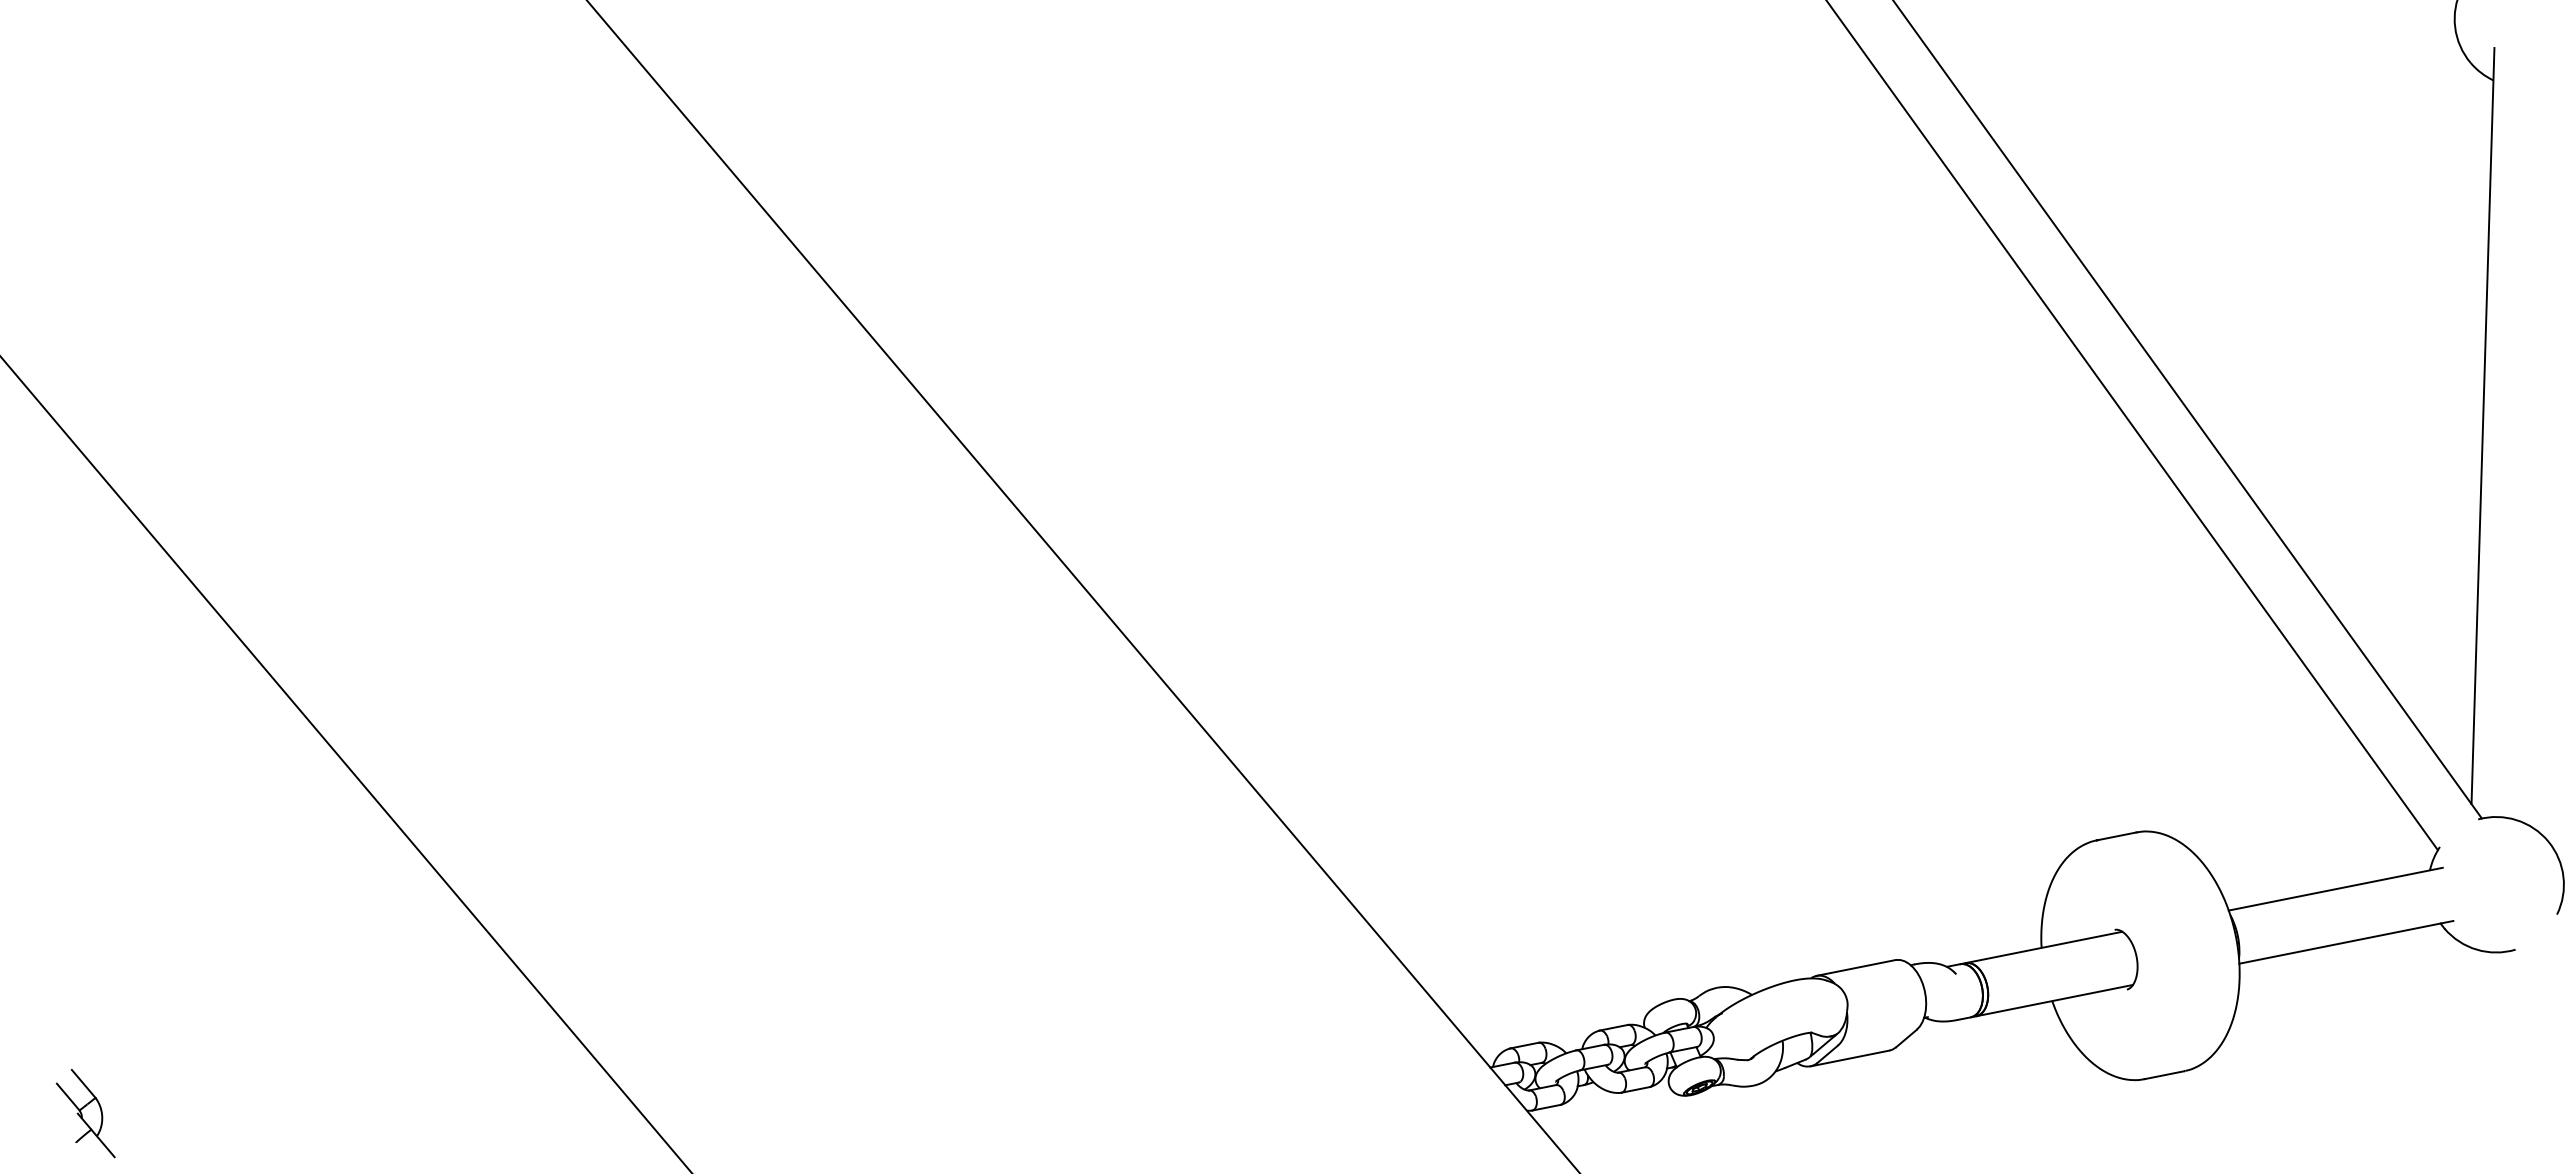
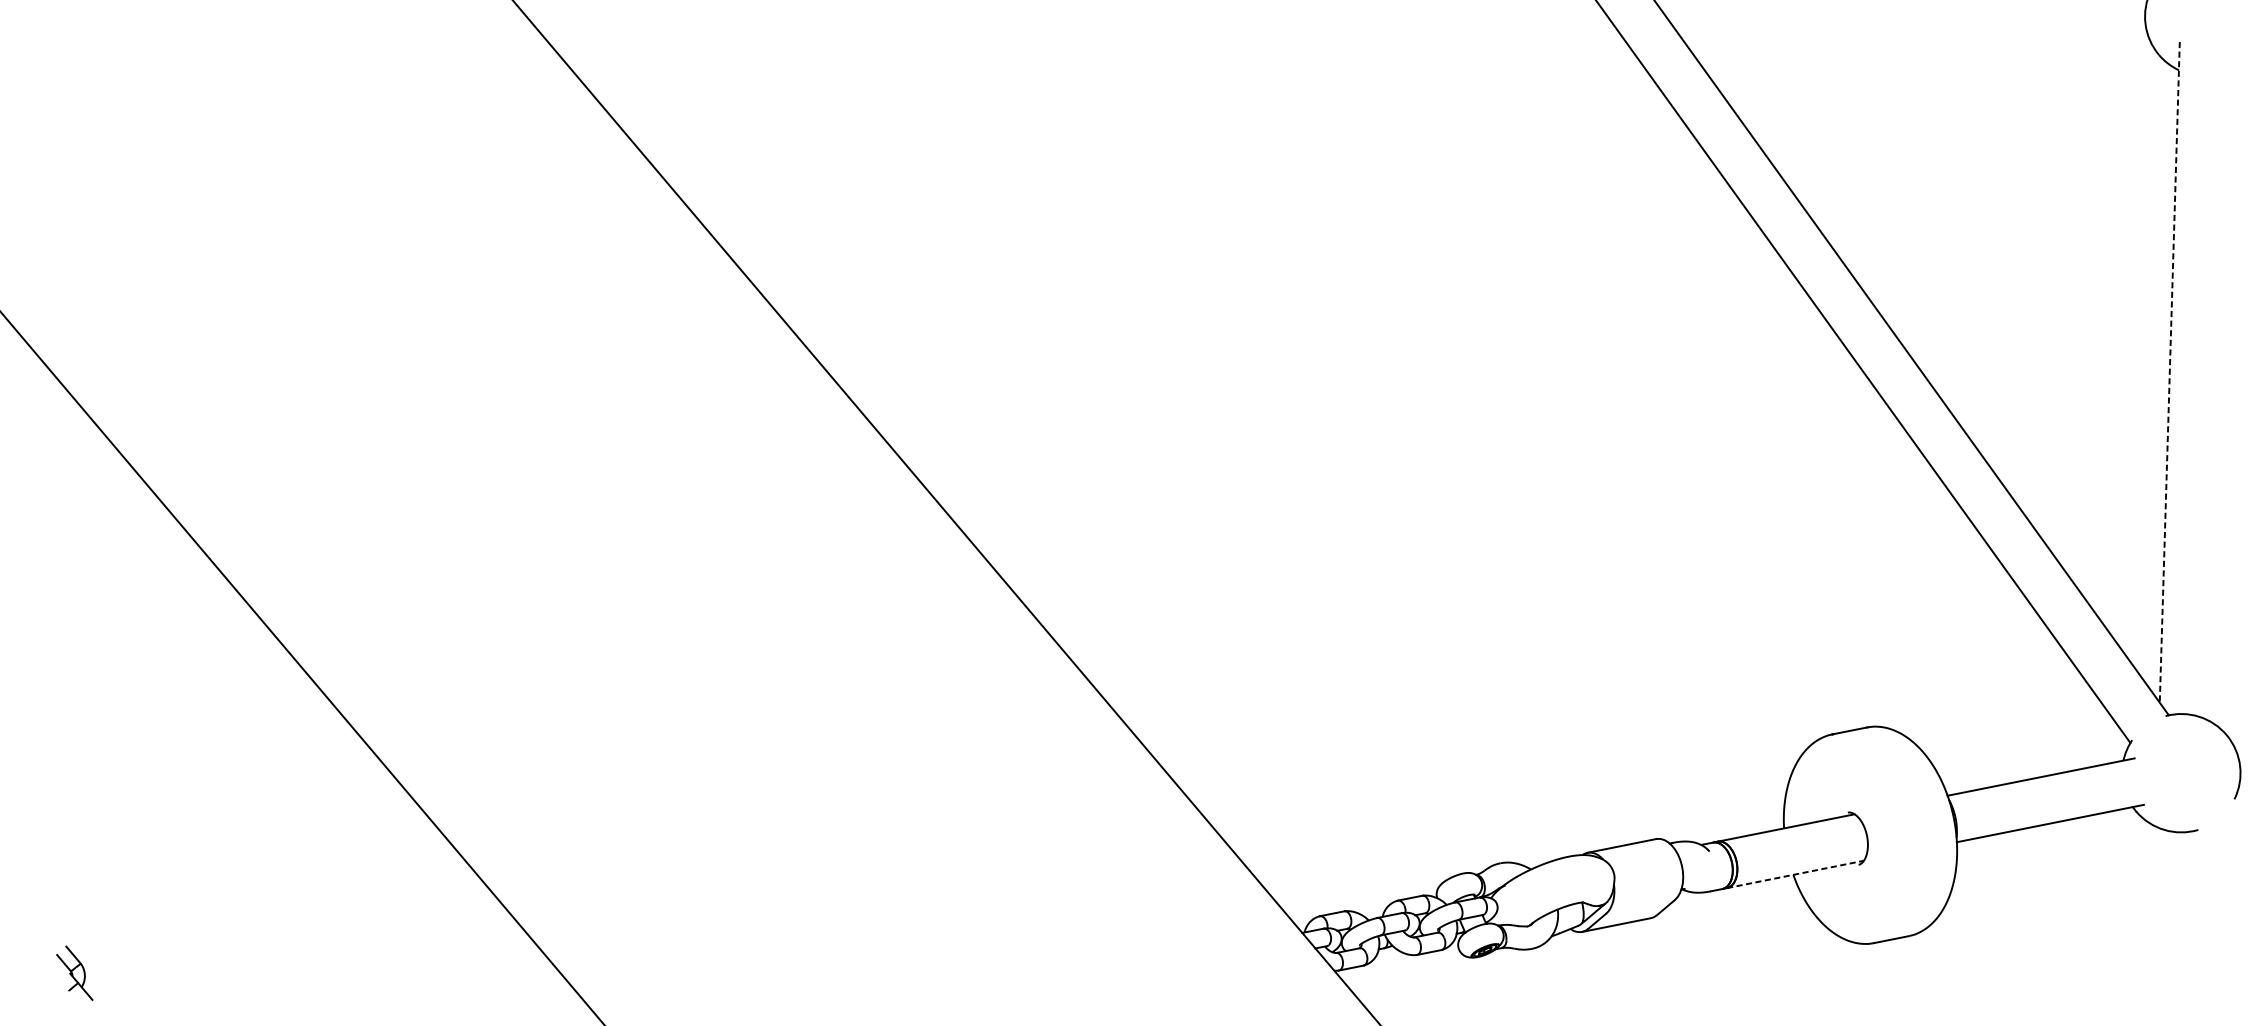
line: (2482, 426) -> (2169, 372), solid -> dashed
line: (2054, 1000) -> (1795, 874), solid -> dashed
part: (85, 1113) -> (74, 973), size x0.7

